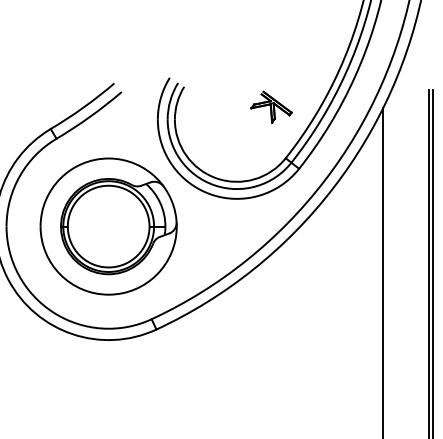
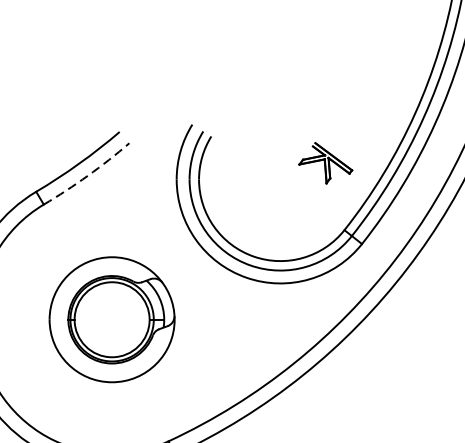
arc: (90, 116) -> (88, 175), solid -> dashed
part: (108, 226) -> (111, 319), size x0.7

